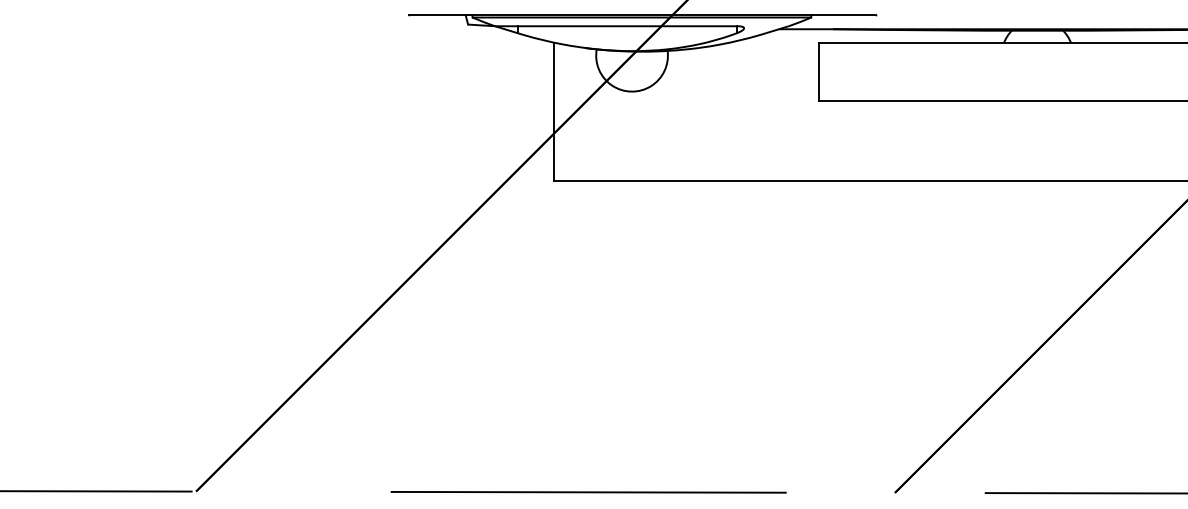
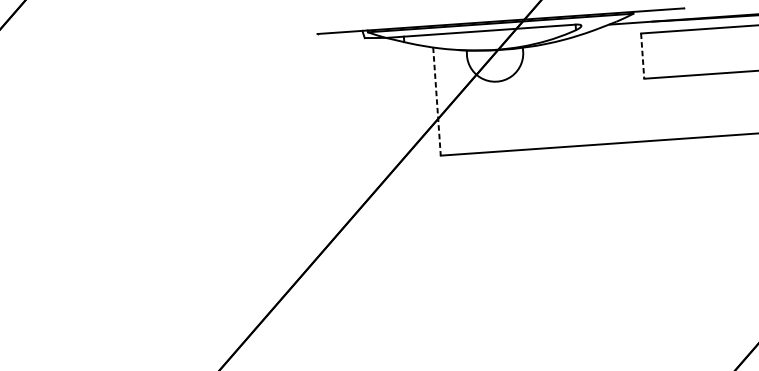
line: (819, 72) -> (642, 56), solid -> dashed
line: (554, 111) -> (437, 101), solid -> dashed

